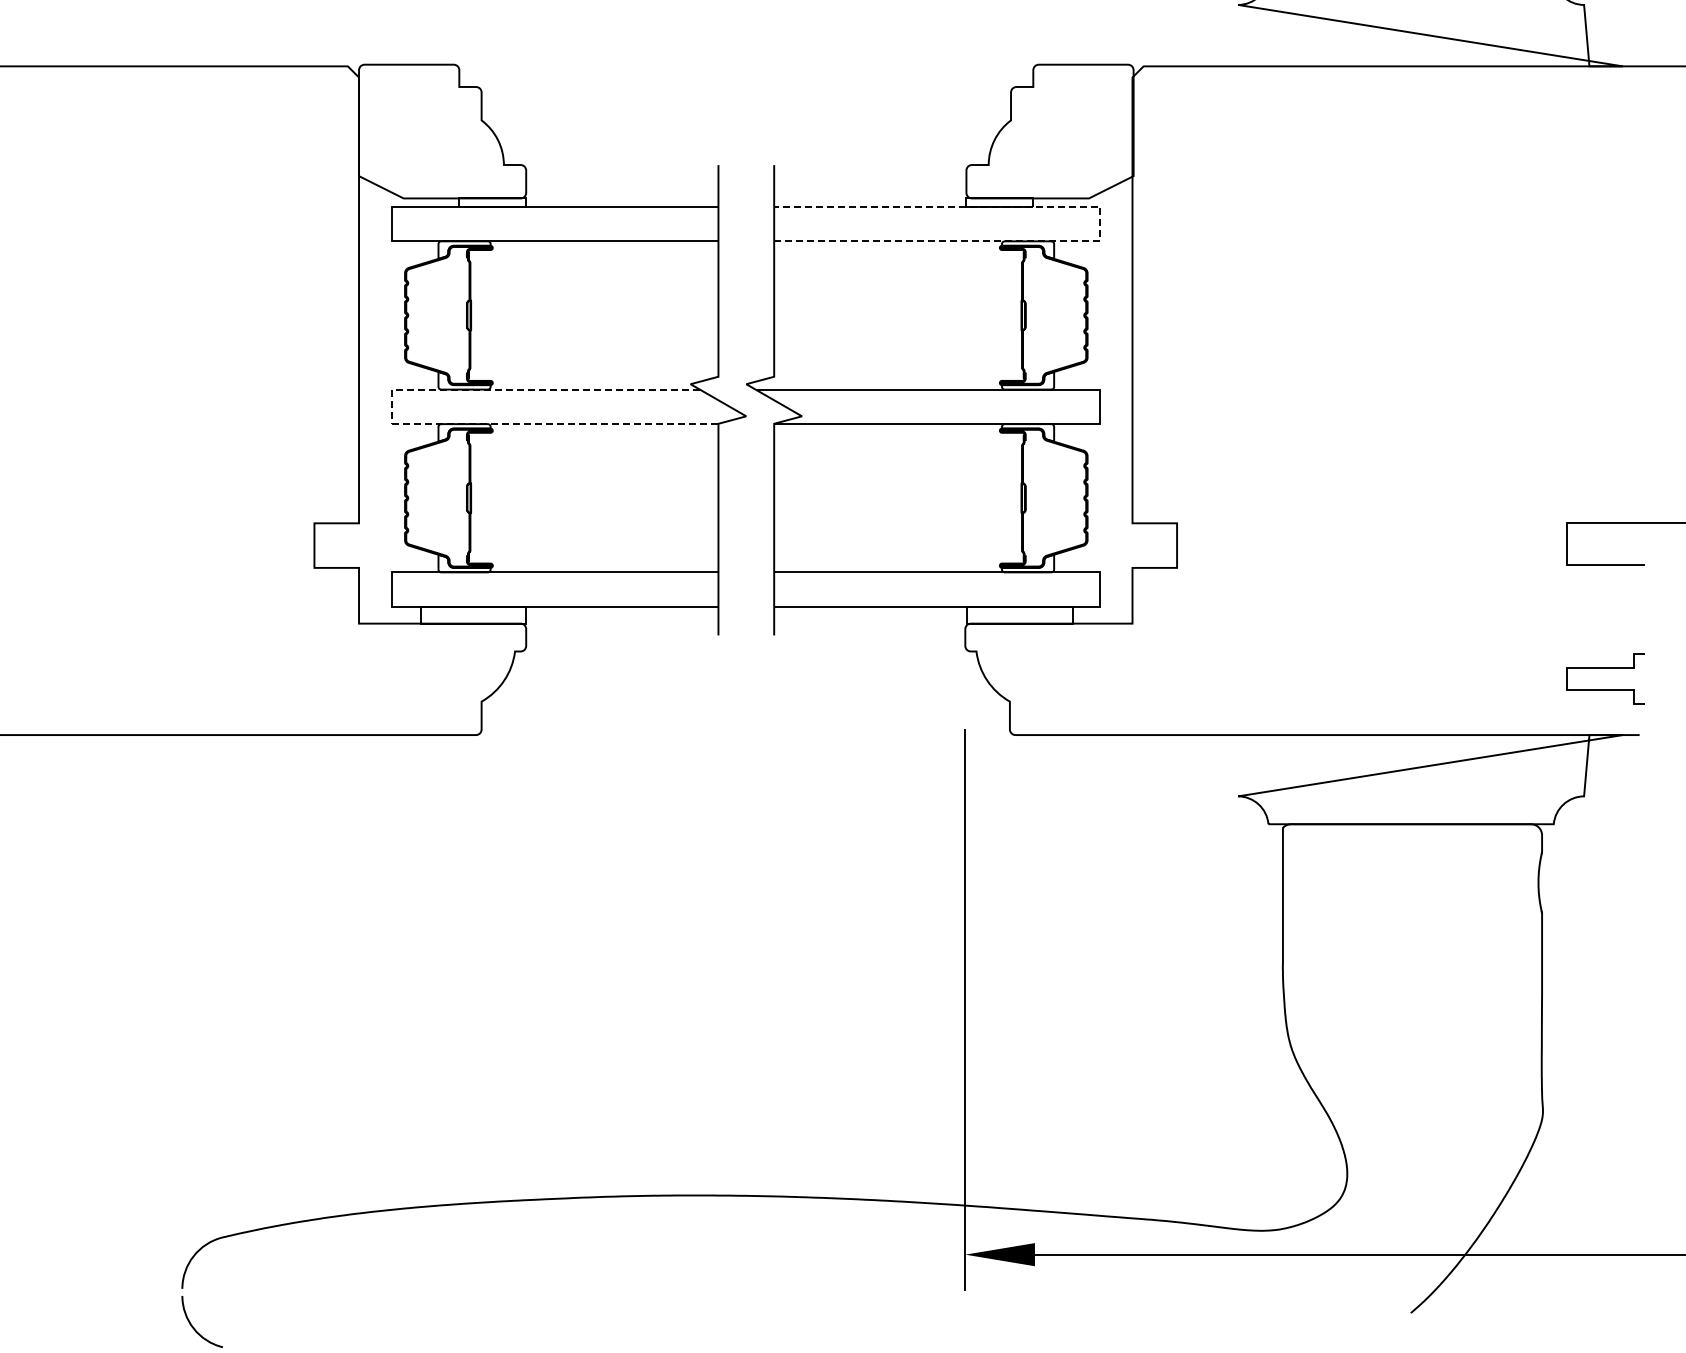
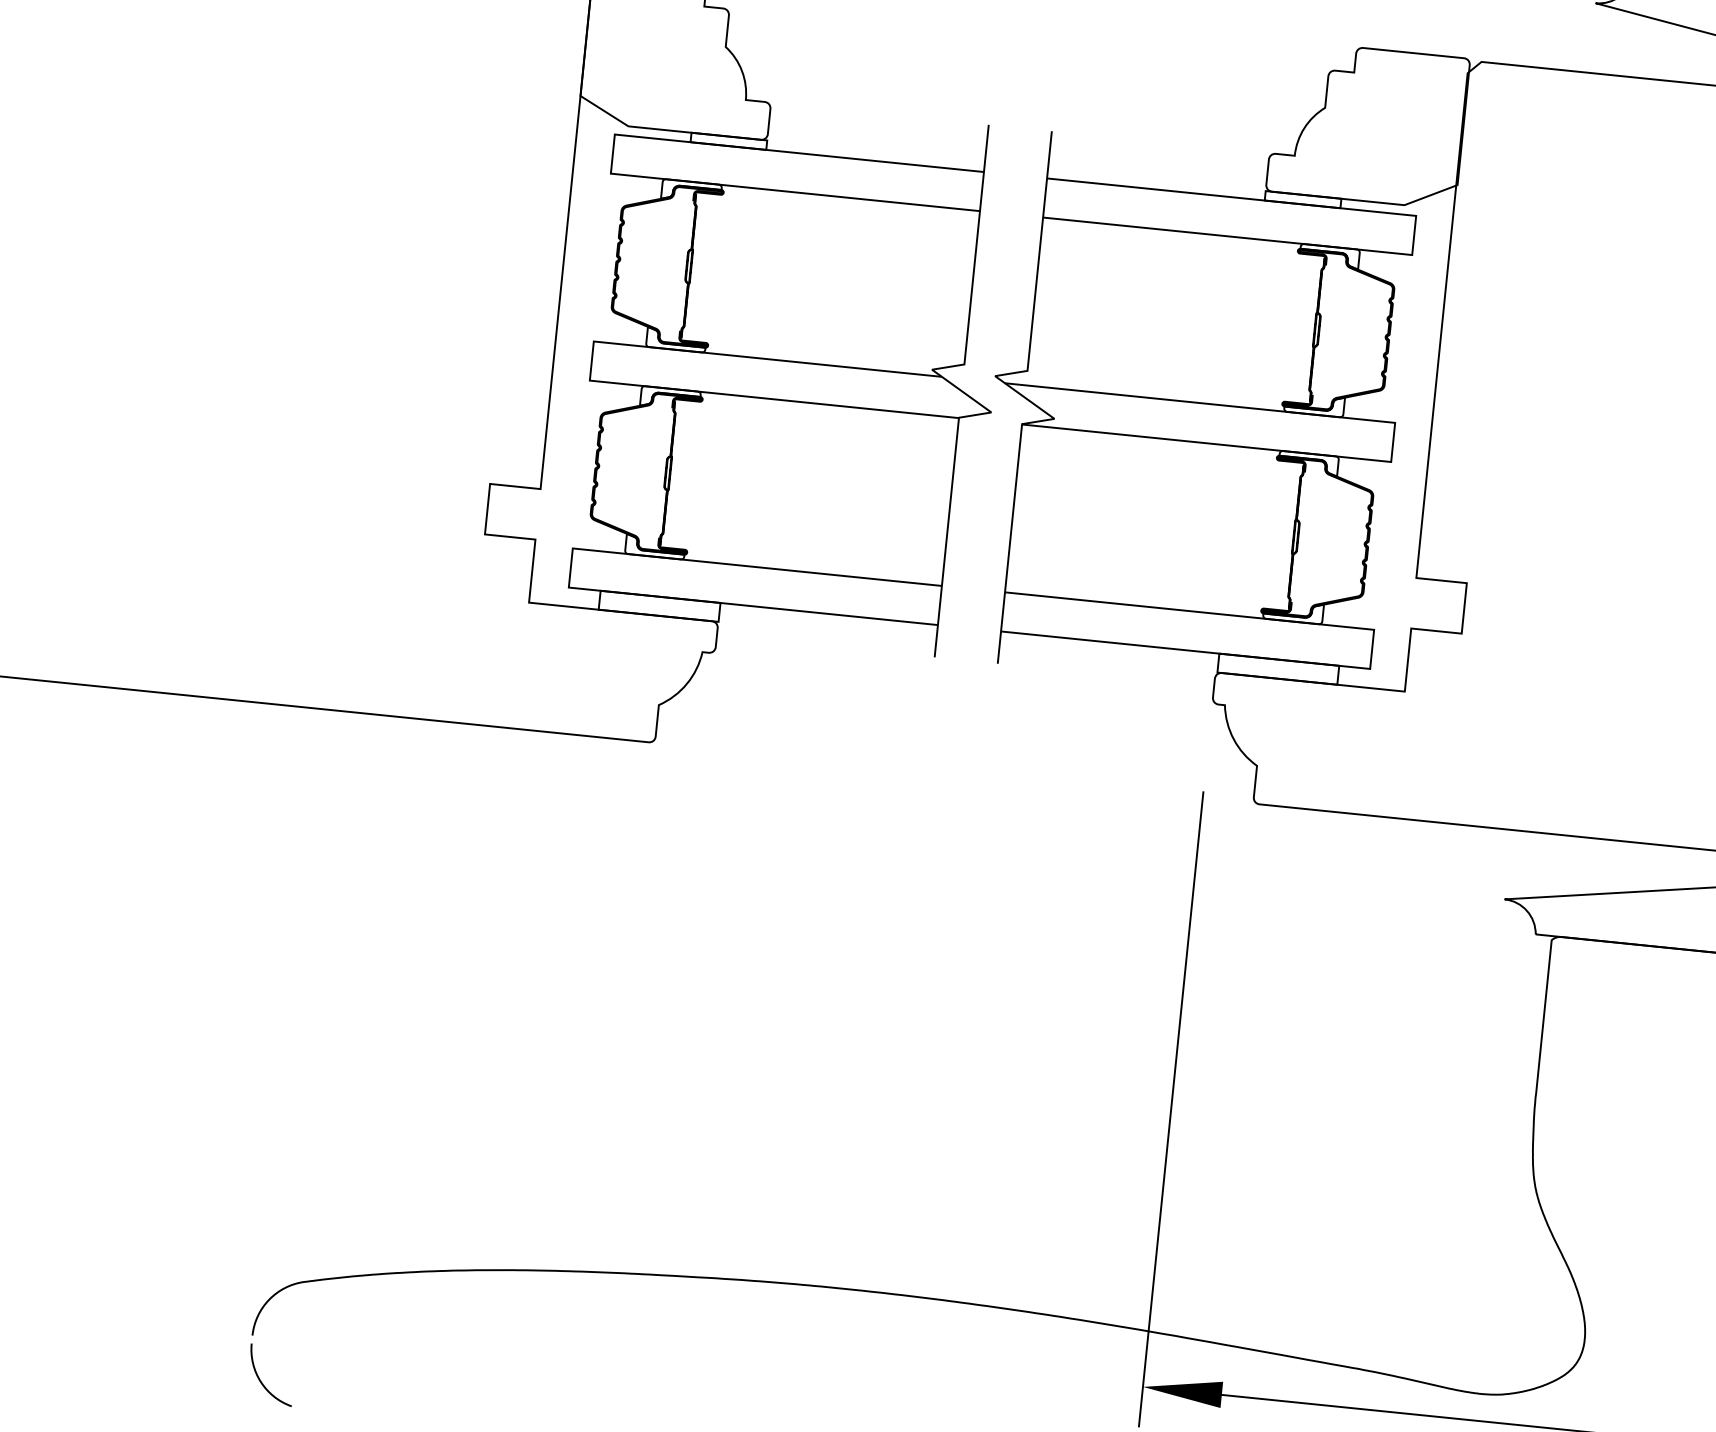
line: (1100, 223) -> (1414, 234), dashed -> solid
line: (392, 416) -> (590, 371), dashed -> solid

